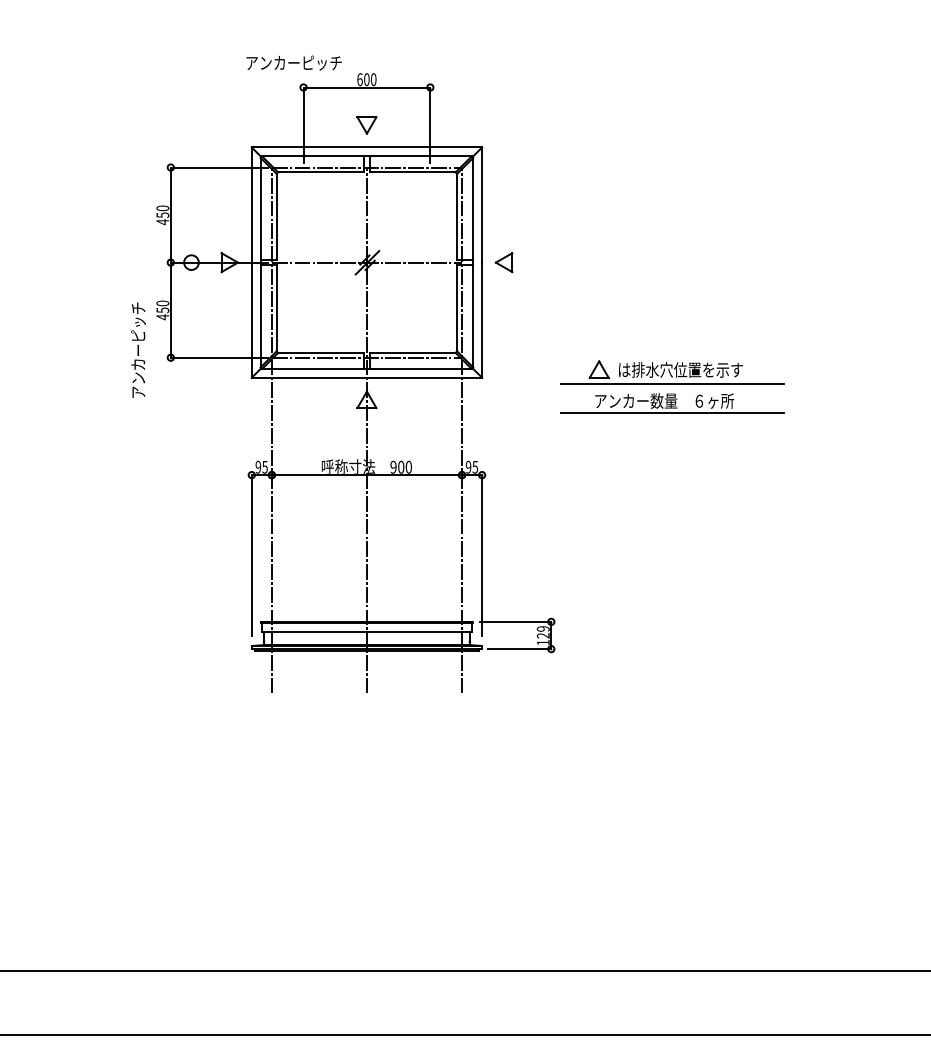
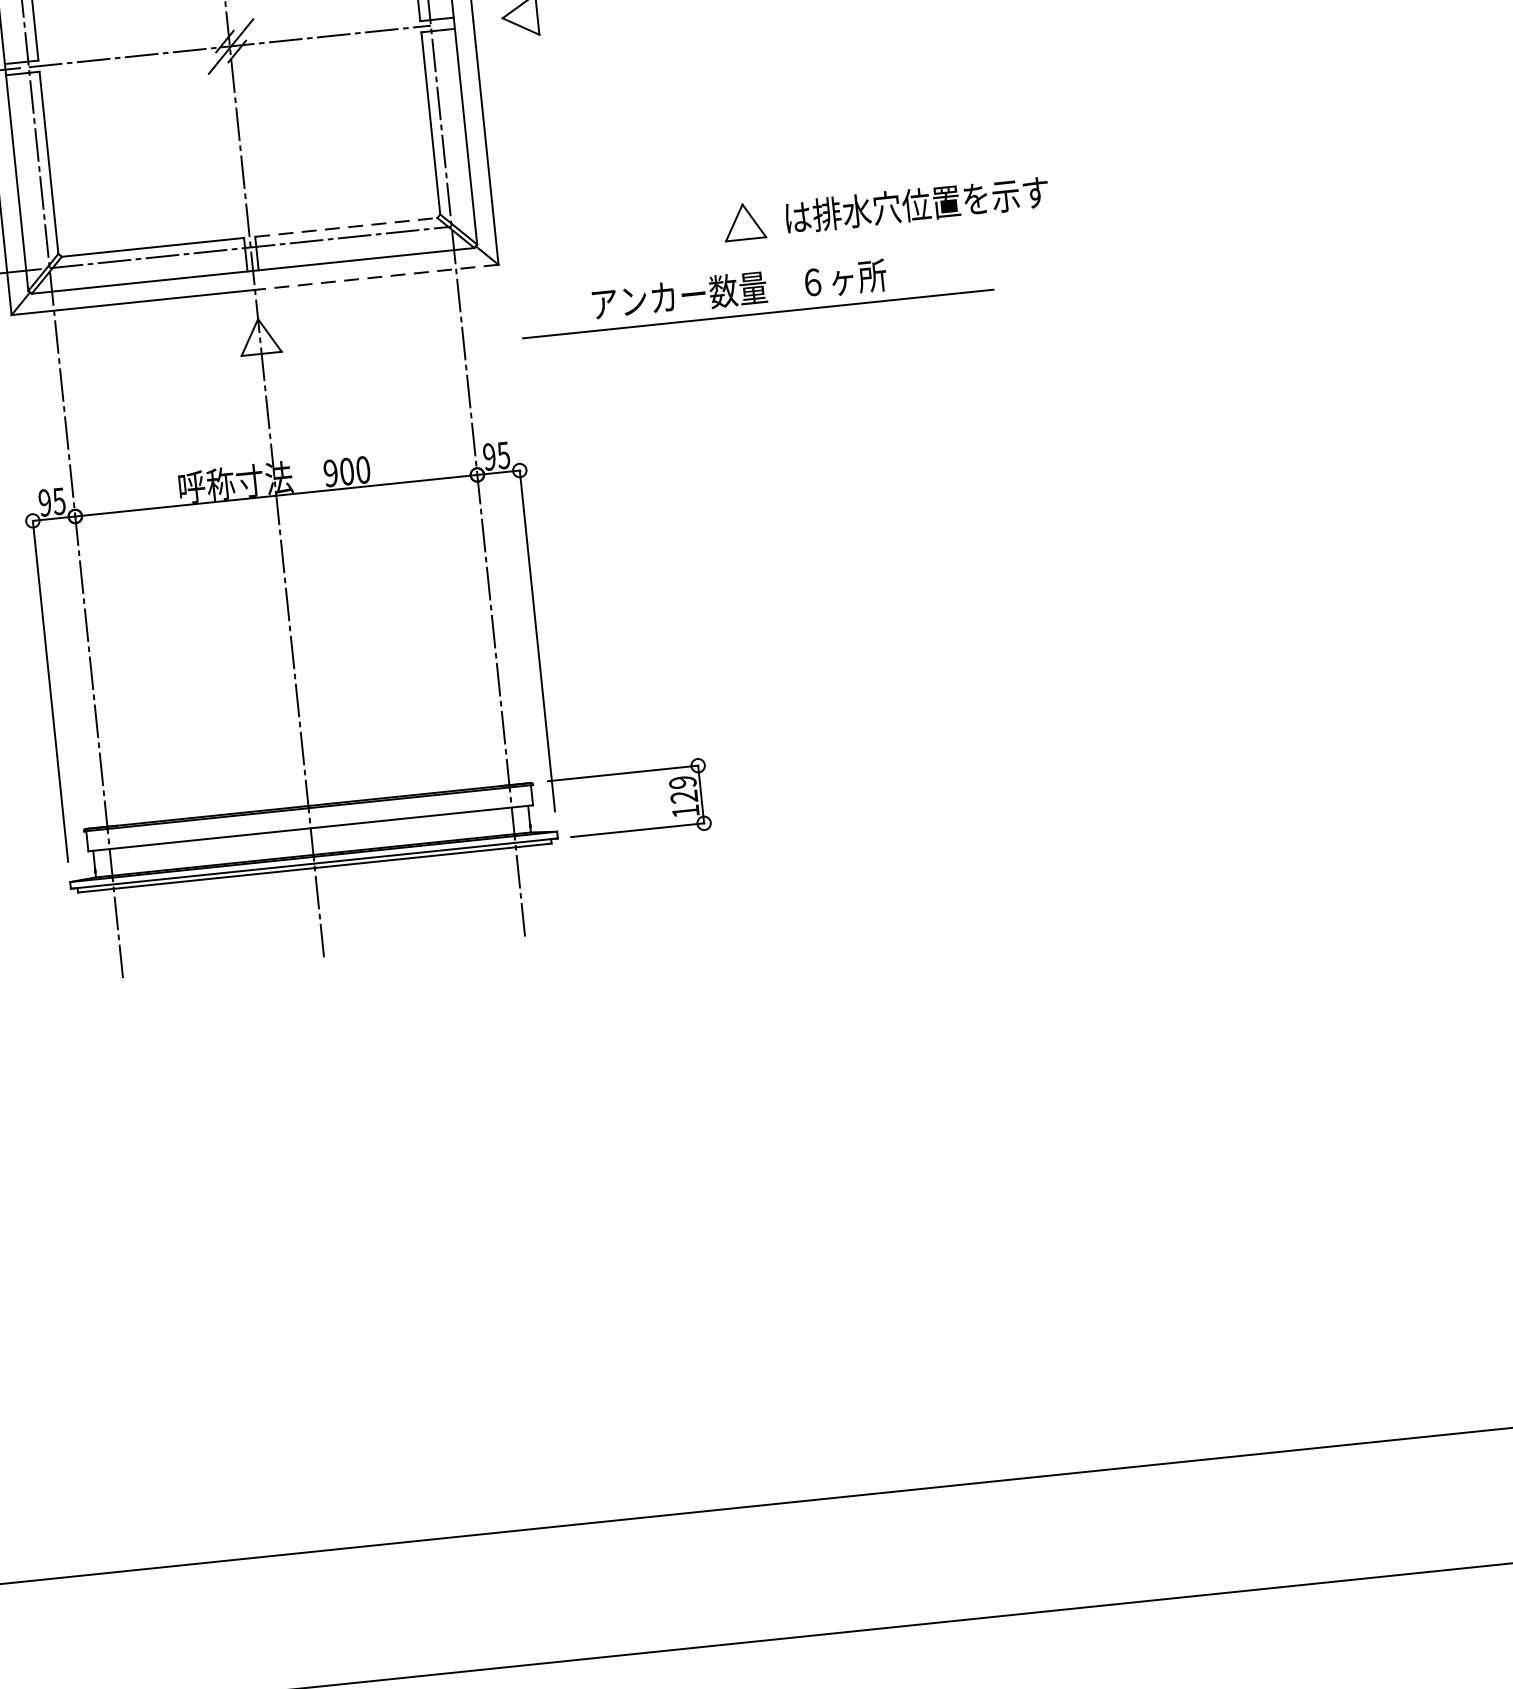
line: (413, 352) -> (347, 226), solid -> dashed
line: (424, 377) -> (376, 276), solid -> dashed
line: (672, 383) -> (902, 235), removed
part: (672, 403) -> (756, 293), moved

